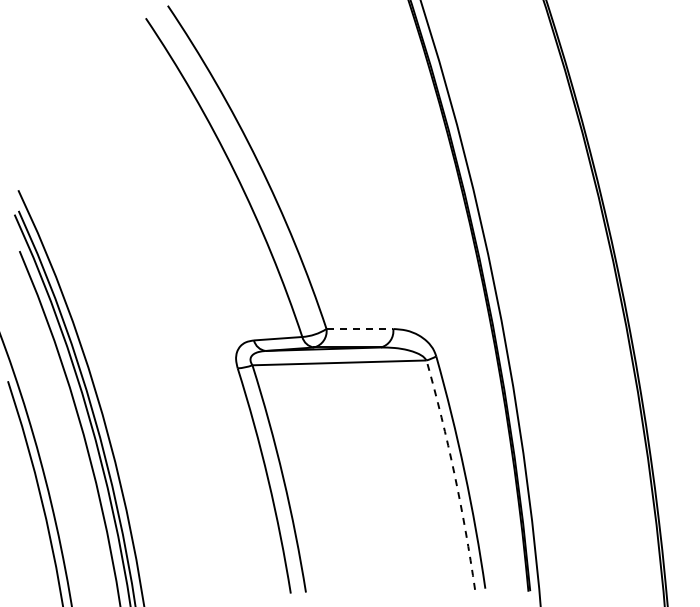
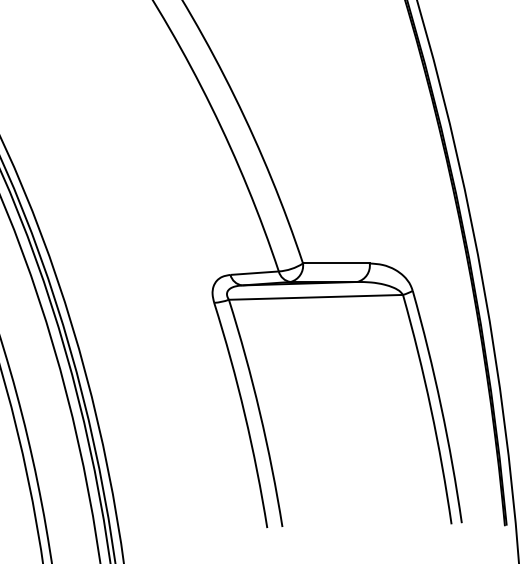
line: (360, 329) -> (336, 263), dashed -> solid
arc: (454, 474) -> (430, 408), dashed -> solid

